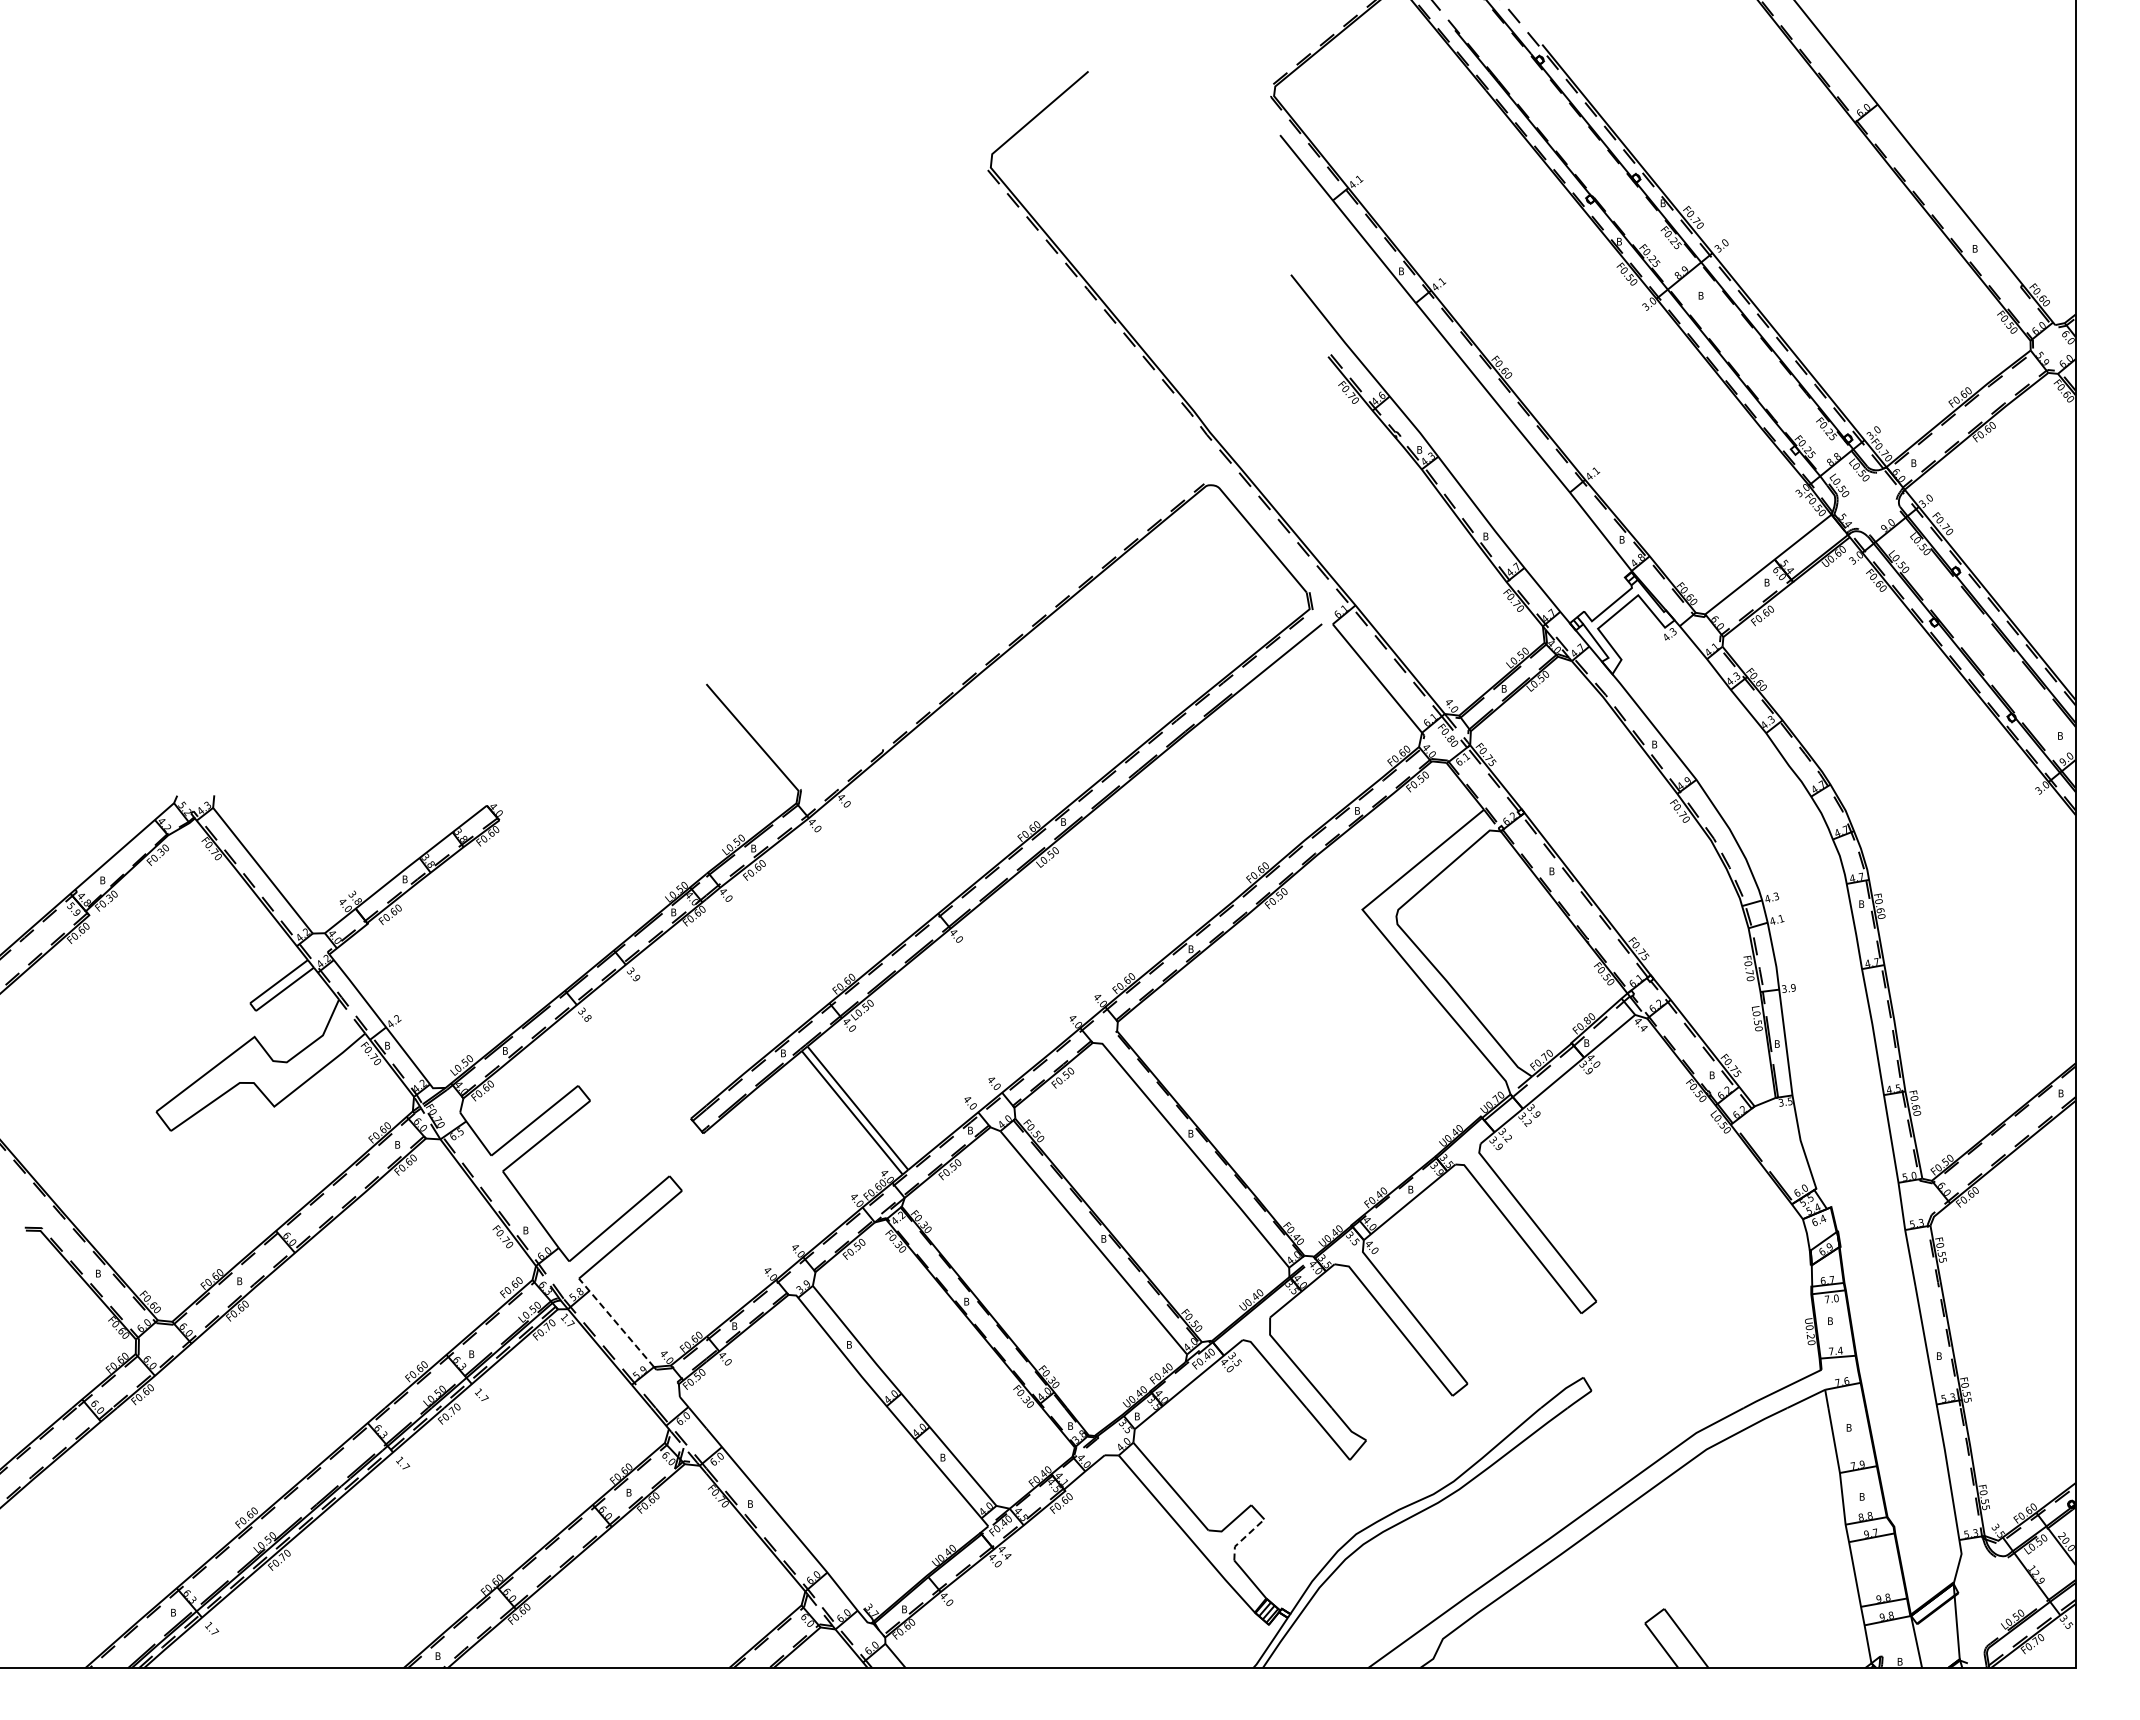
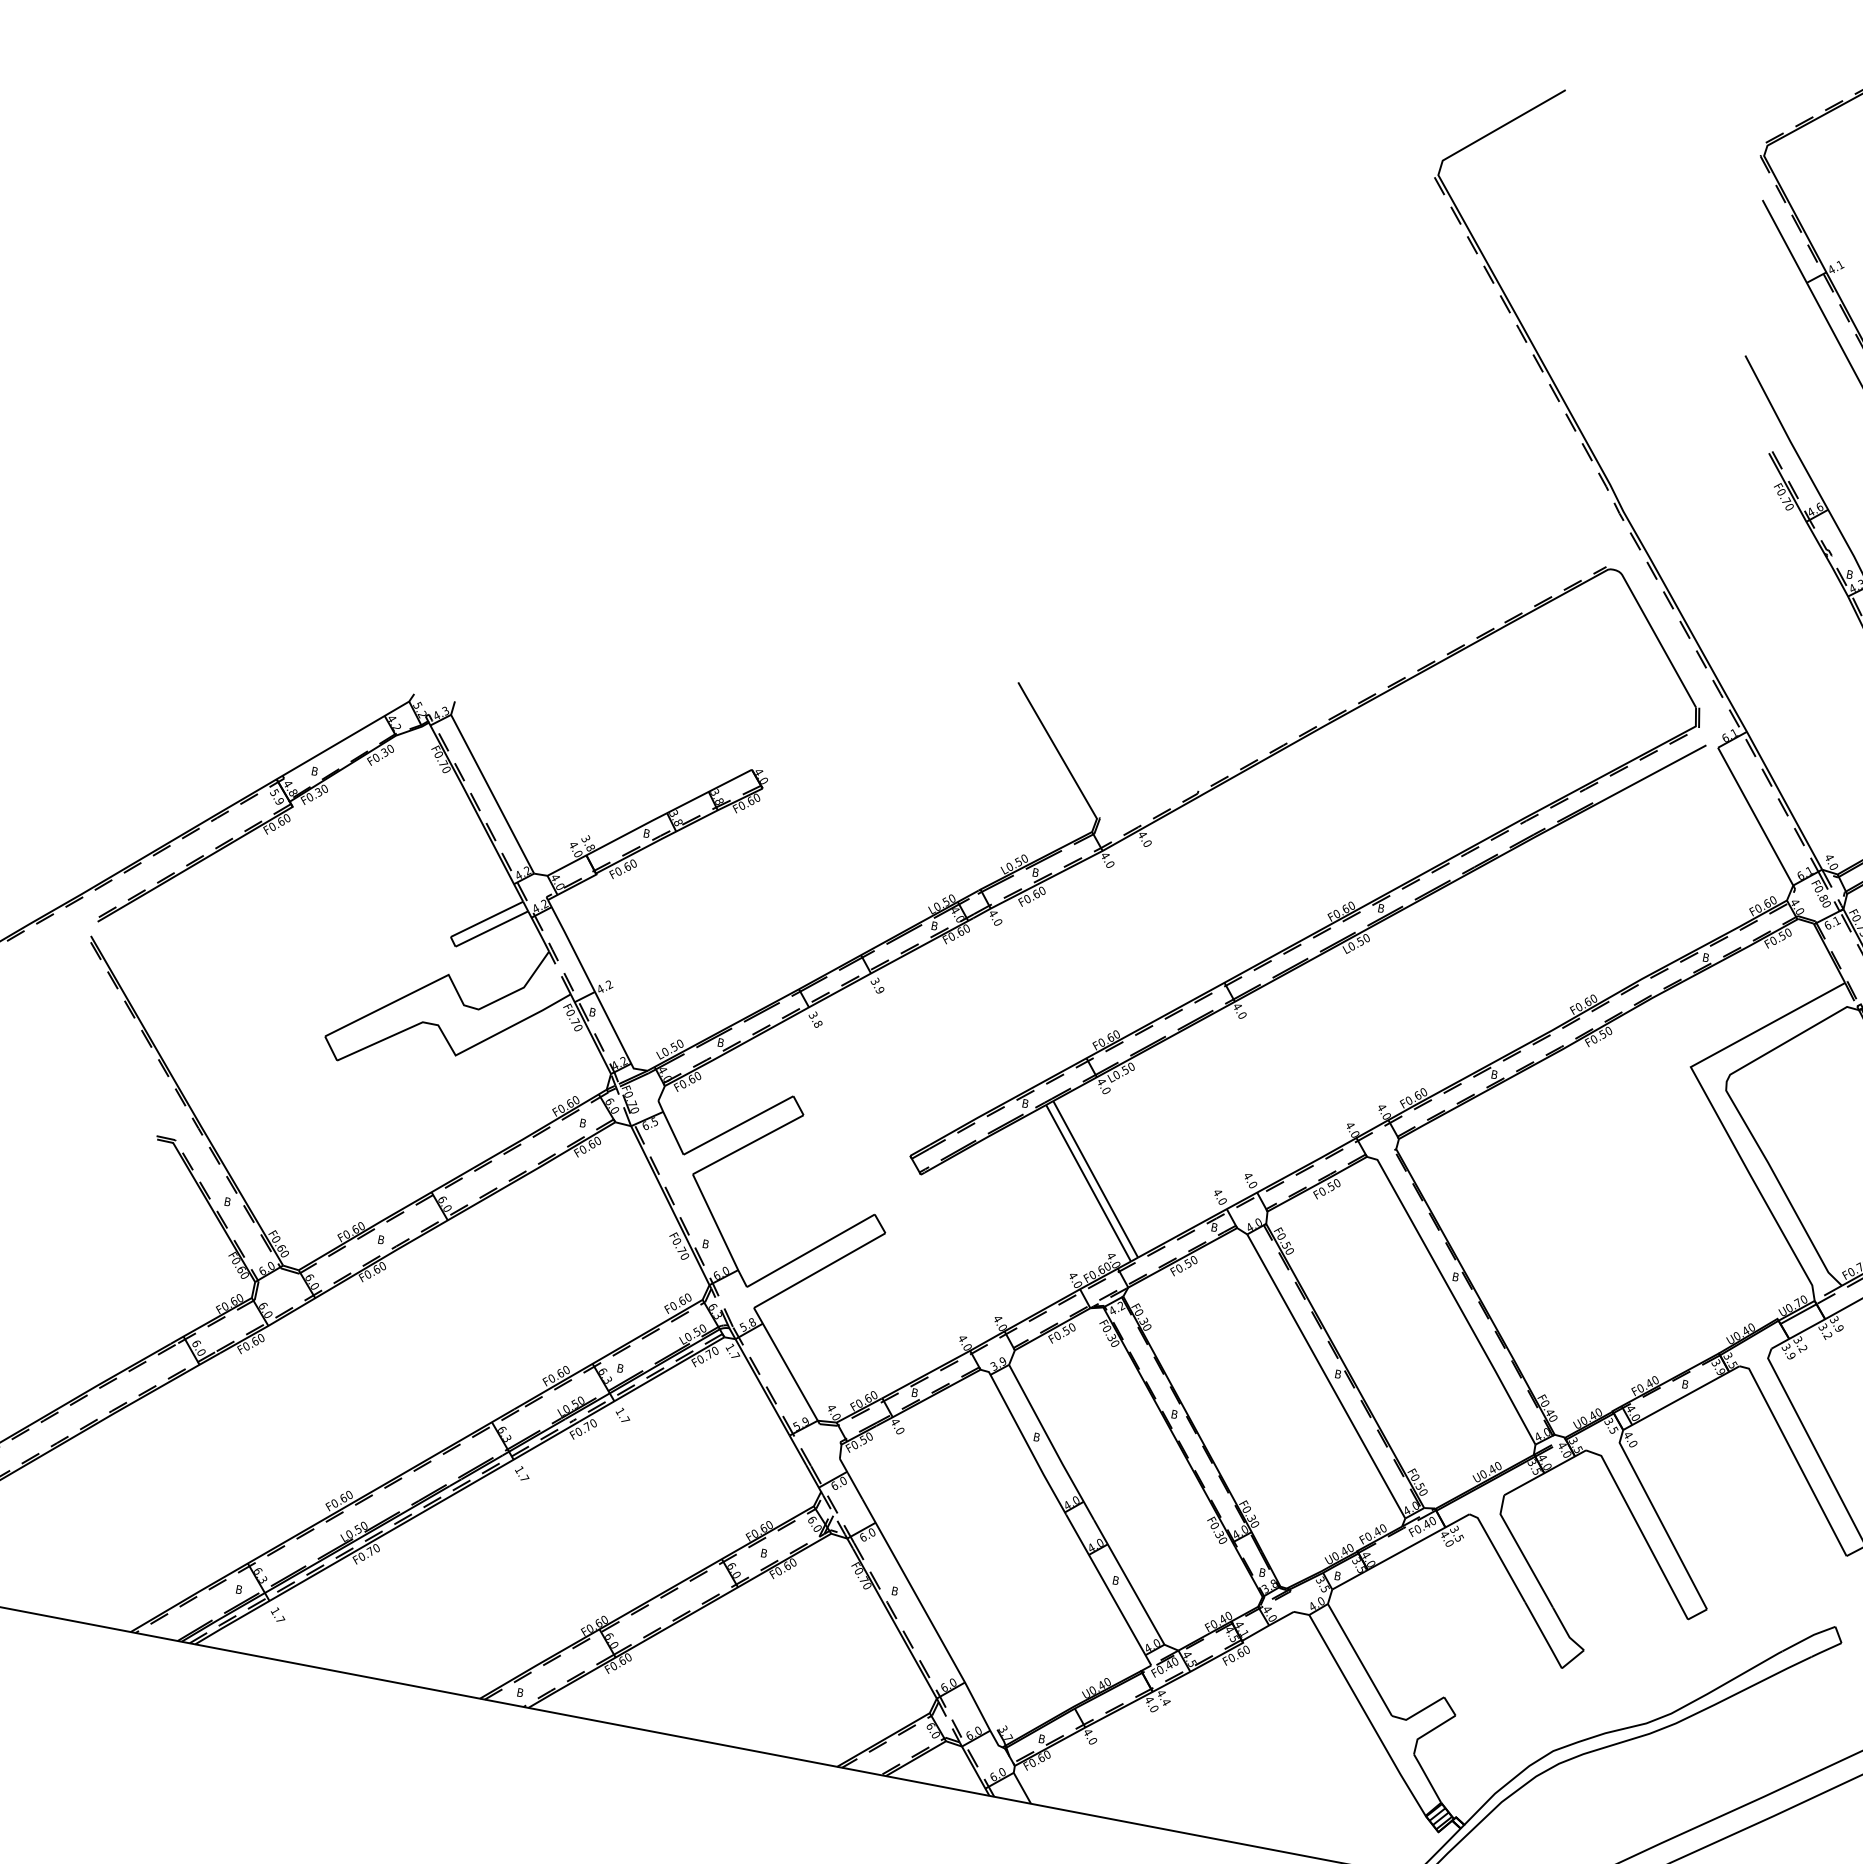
line: (616, 1322) -> (785, 1363), dashed -> solid
line: (1244, 1538) -> (1429, 1732), dashed -> solid

